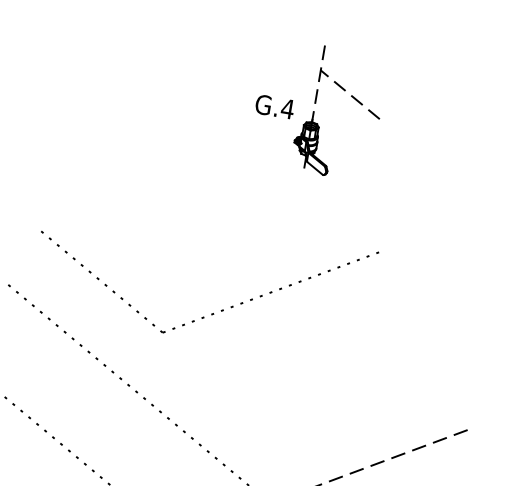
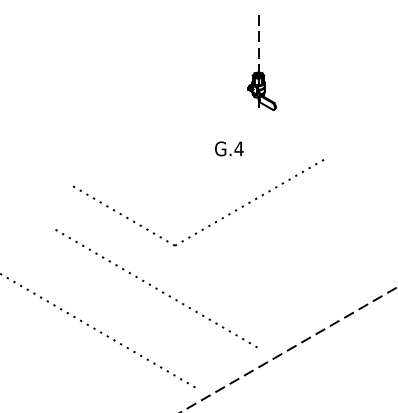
line: (349, 94) -> (282, 47), removed
text: (275, 106) -> (229, 148), moved

